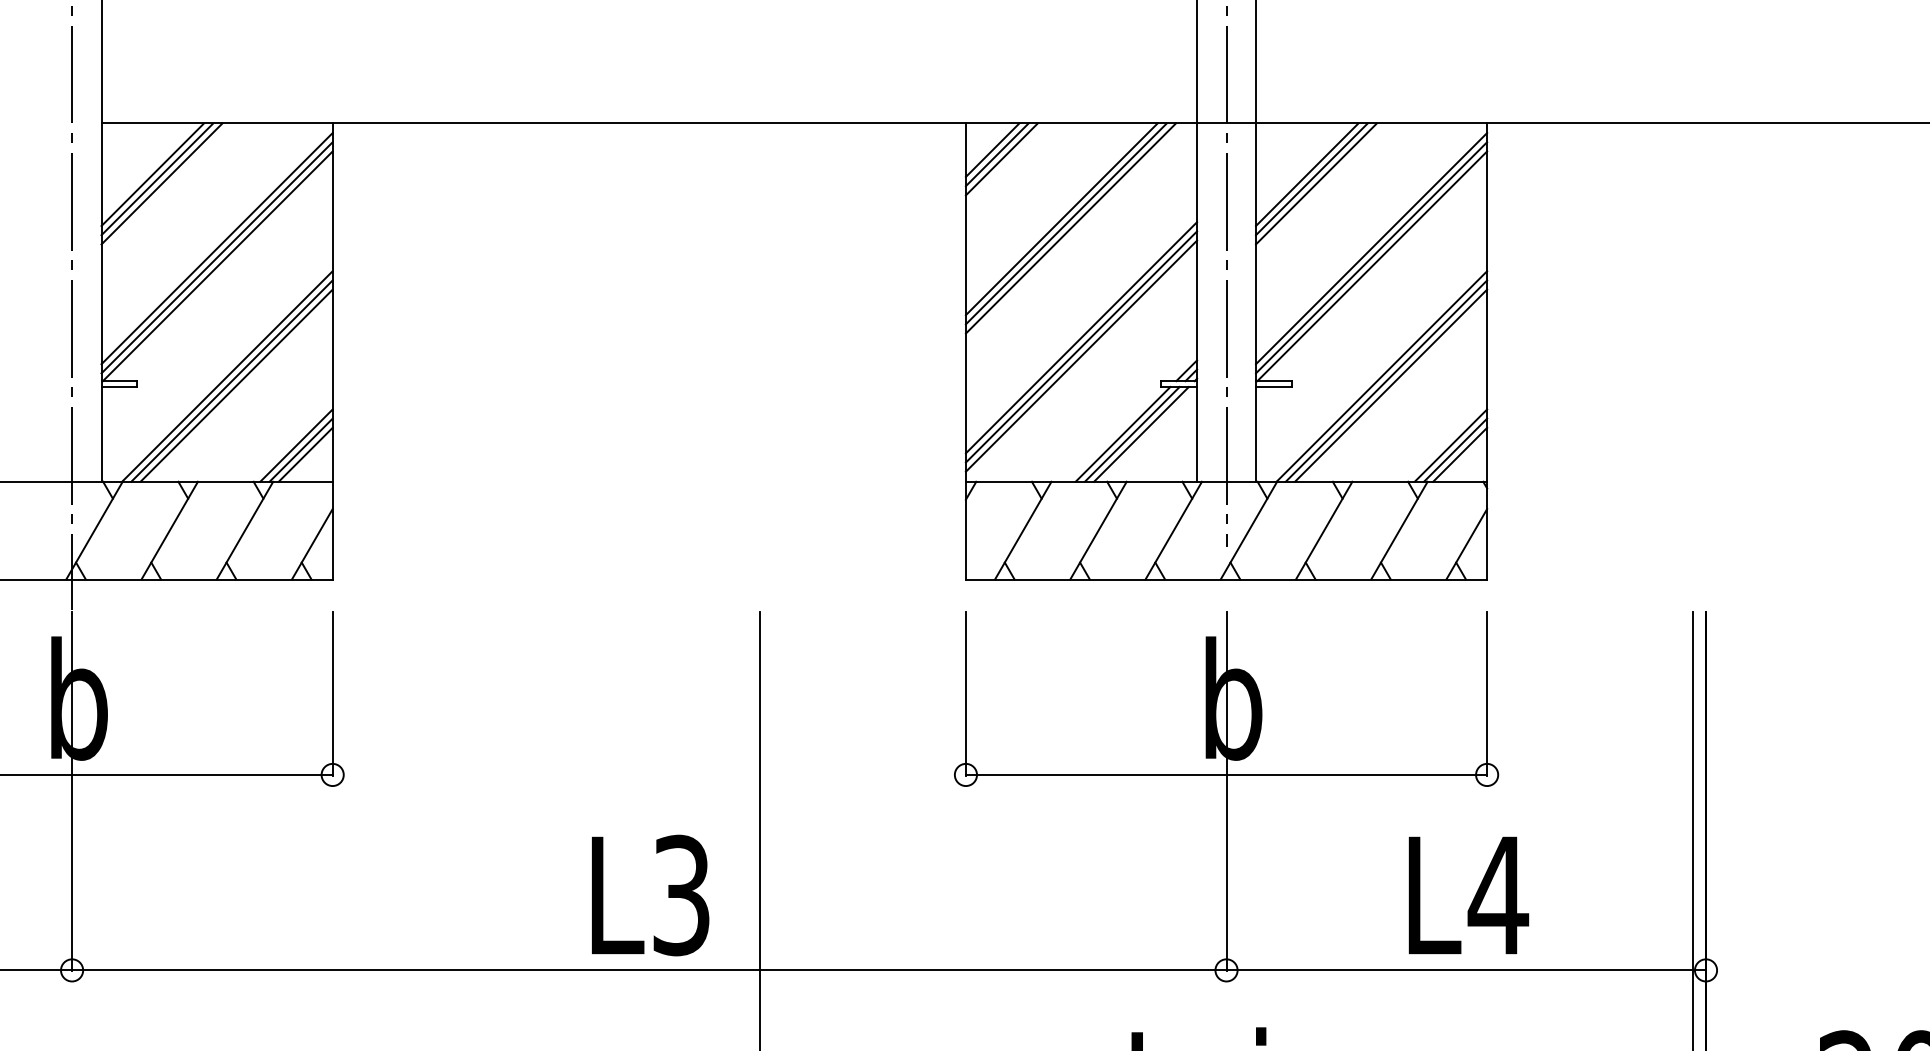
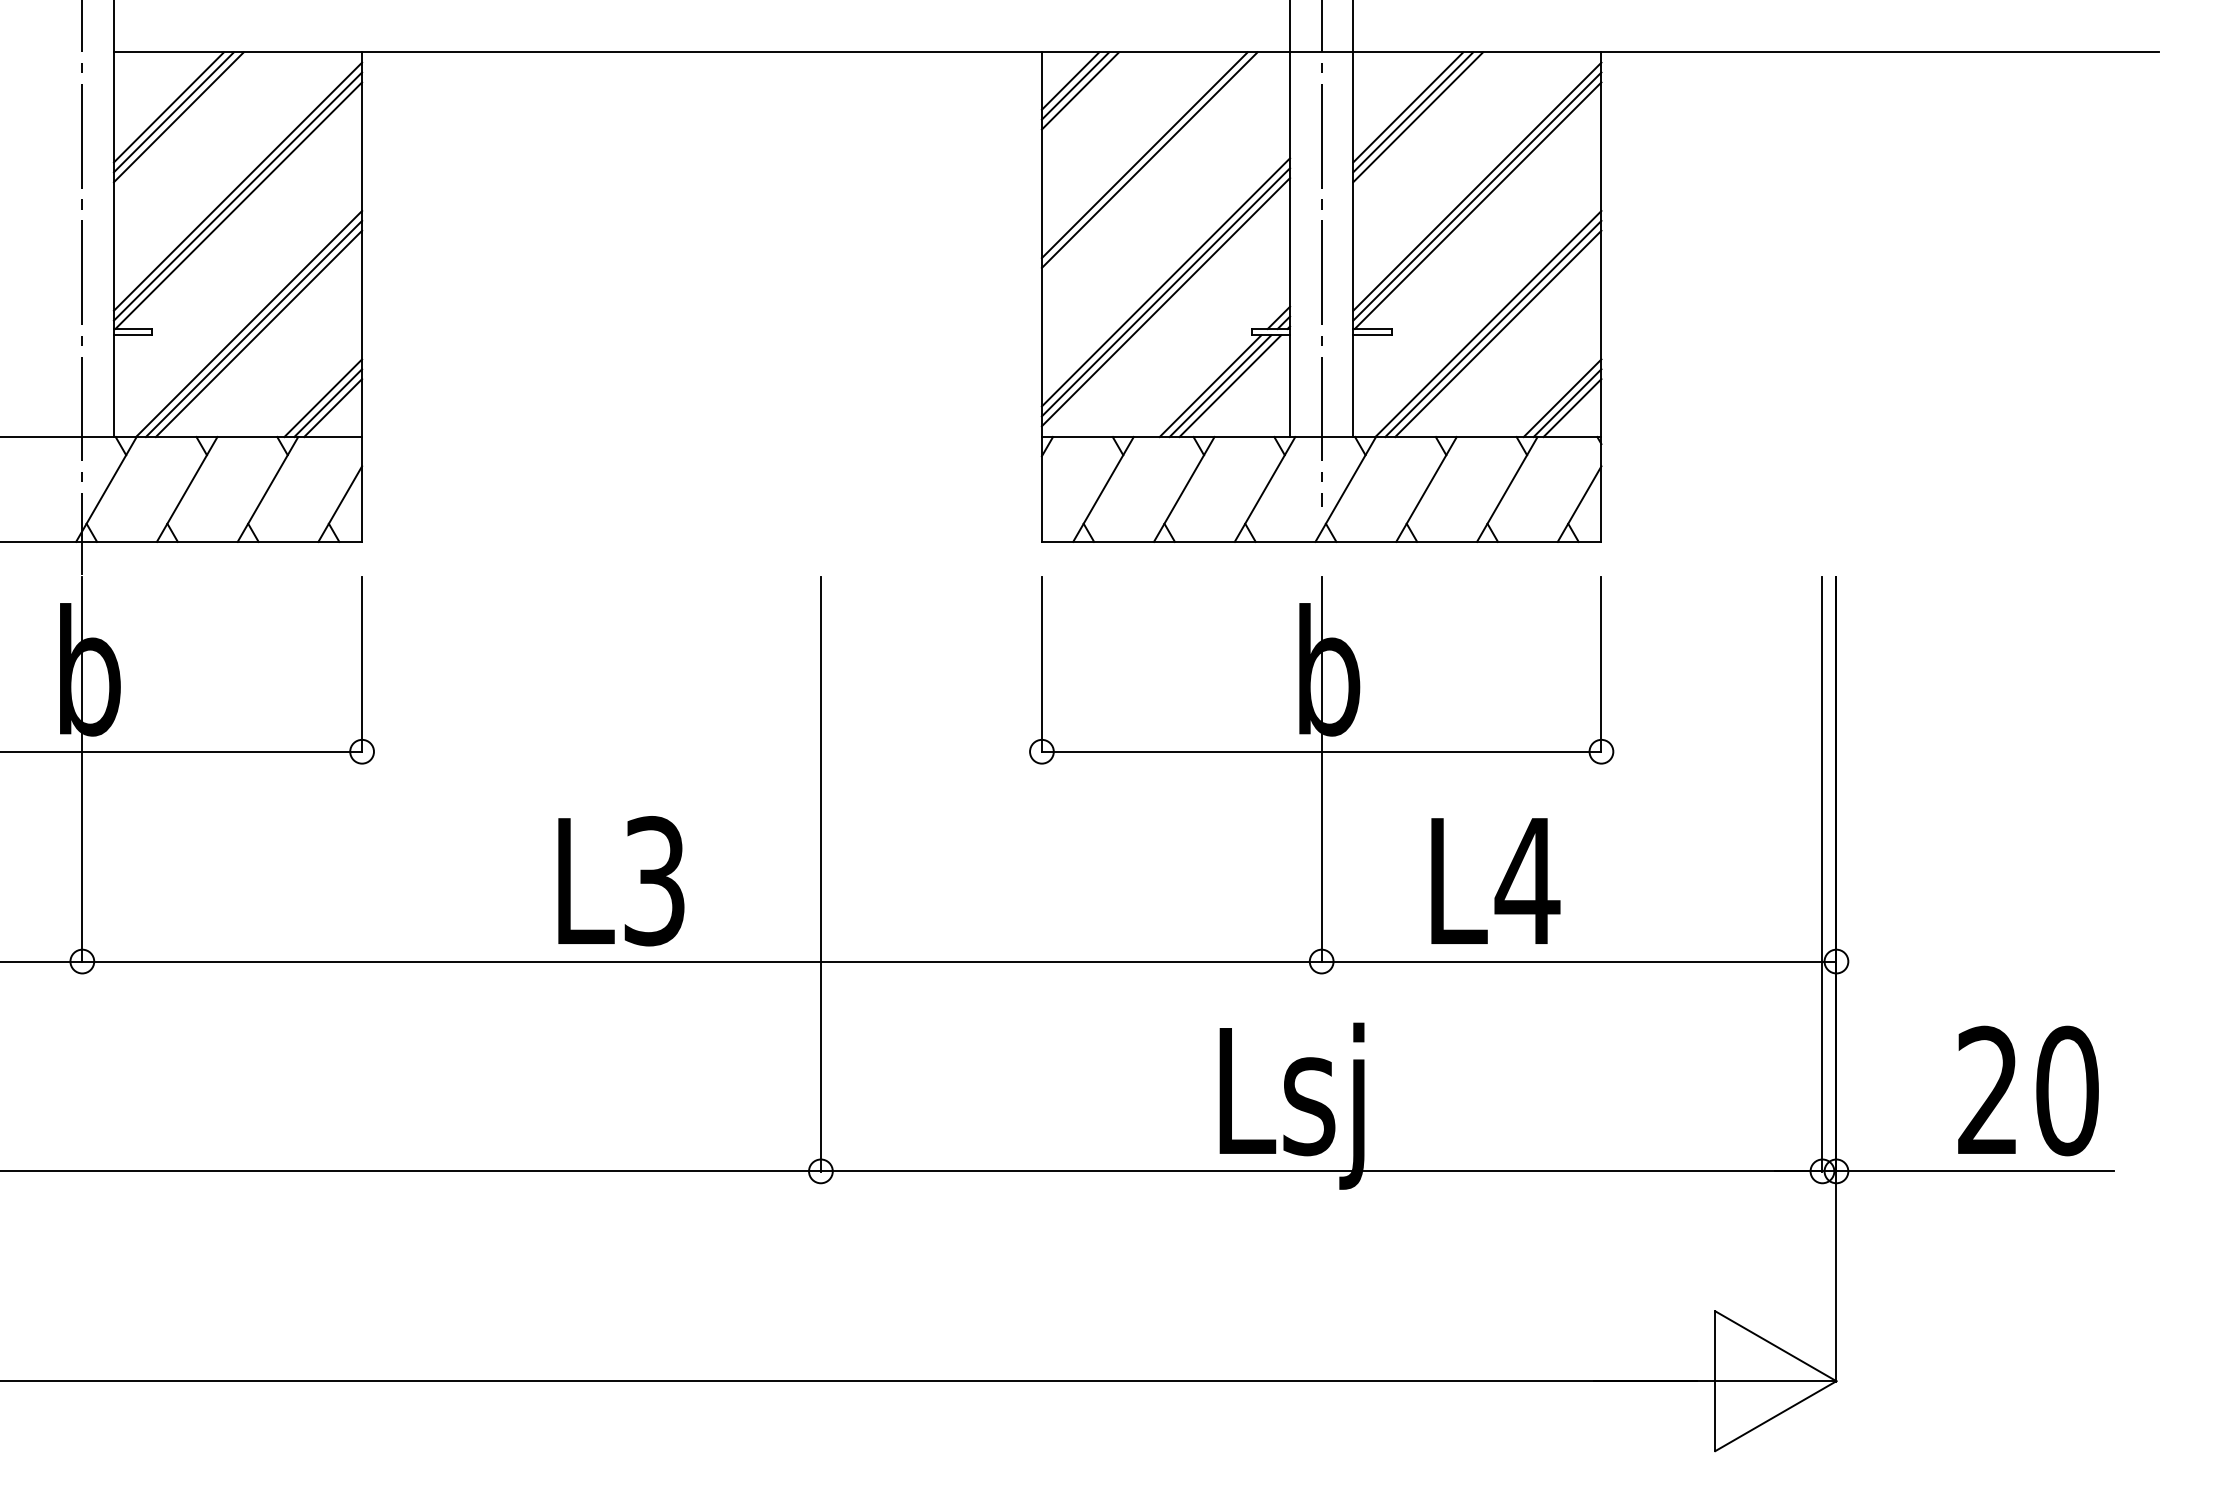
line: (1070, 227) -> (1154, 164), removed
text: (1468, 894) -> (1495, 880), moved
text: (650, 895) -> (621, 881), moved

